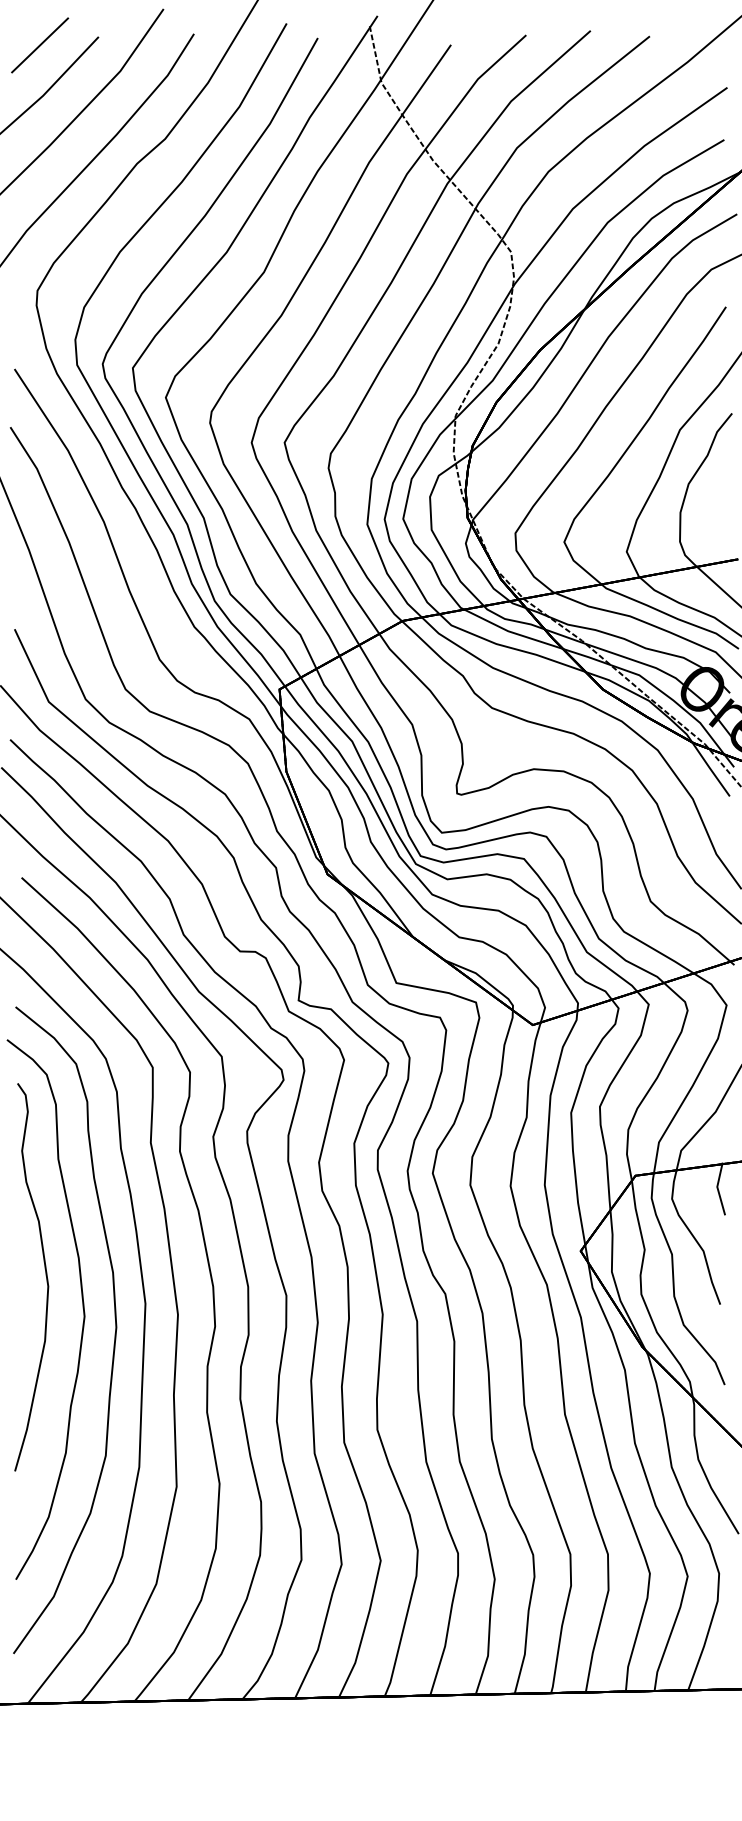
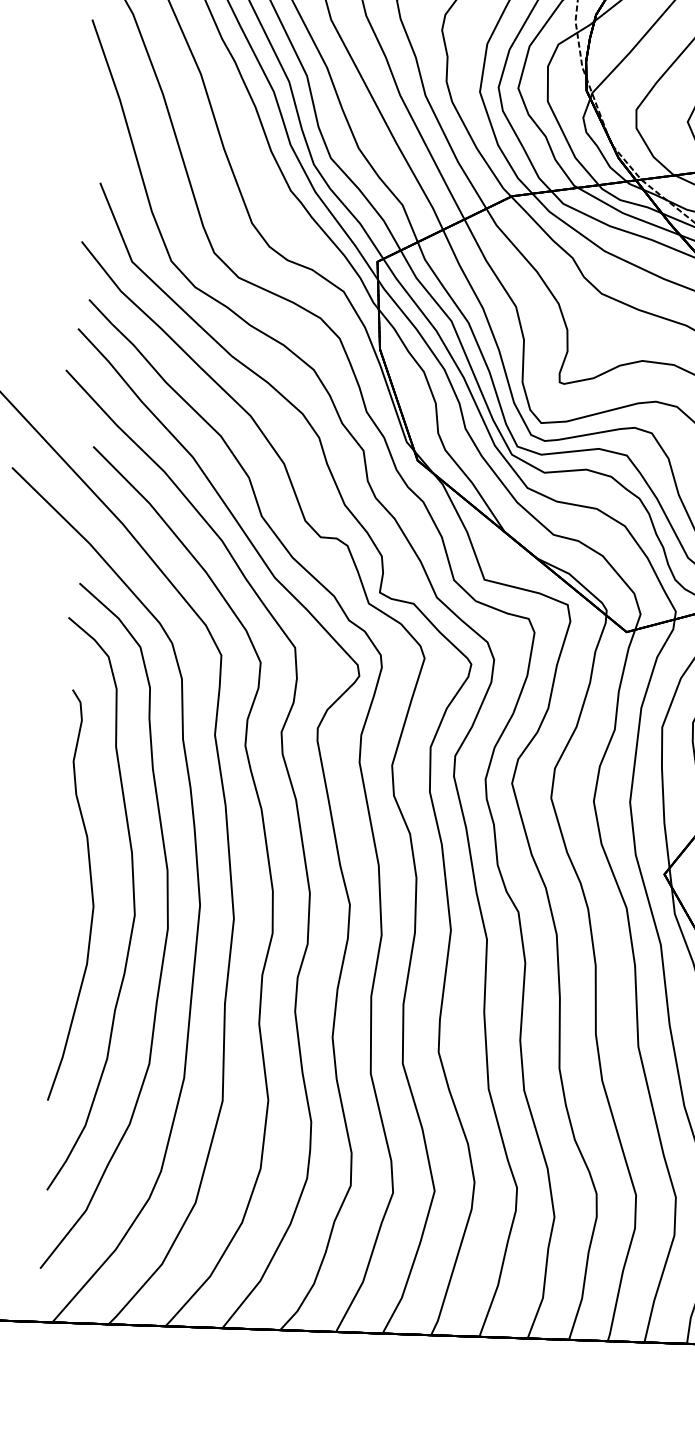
part: (45, 1275) -> (91, 894), moved

